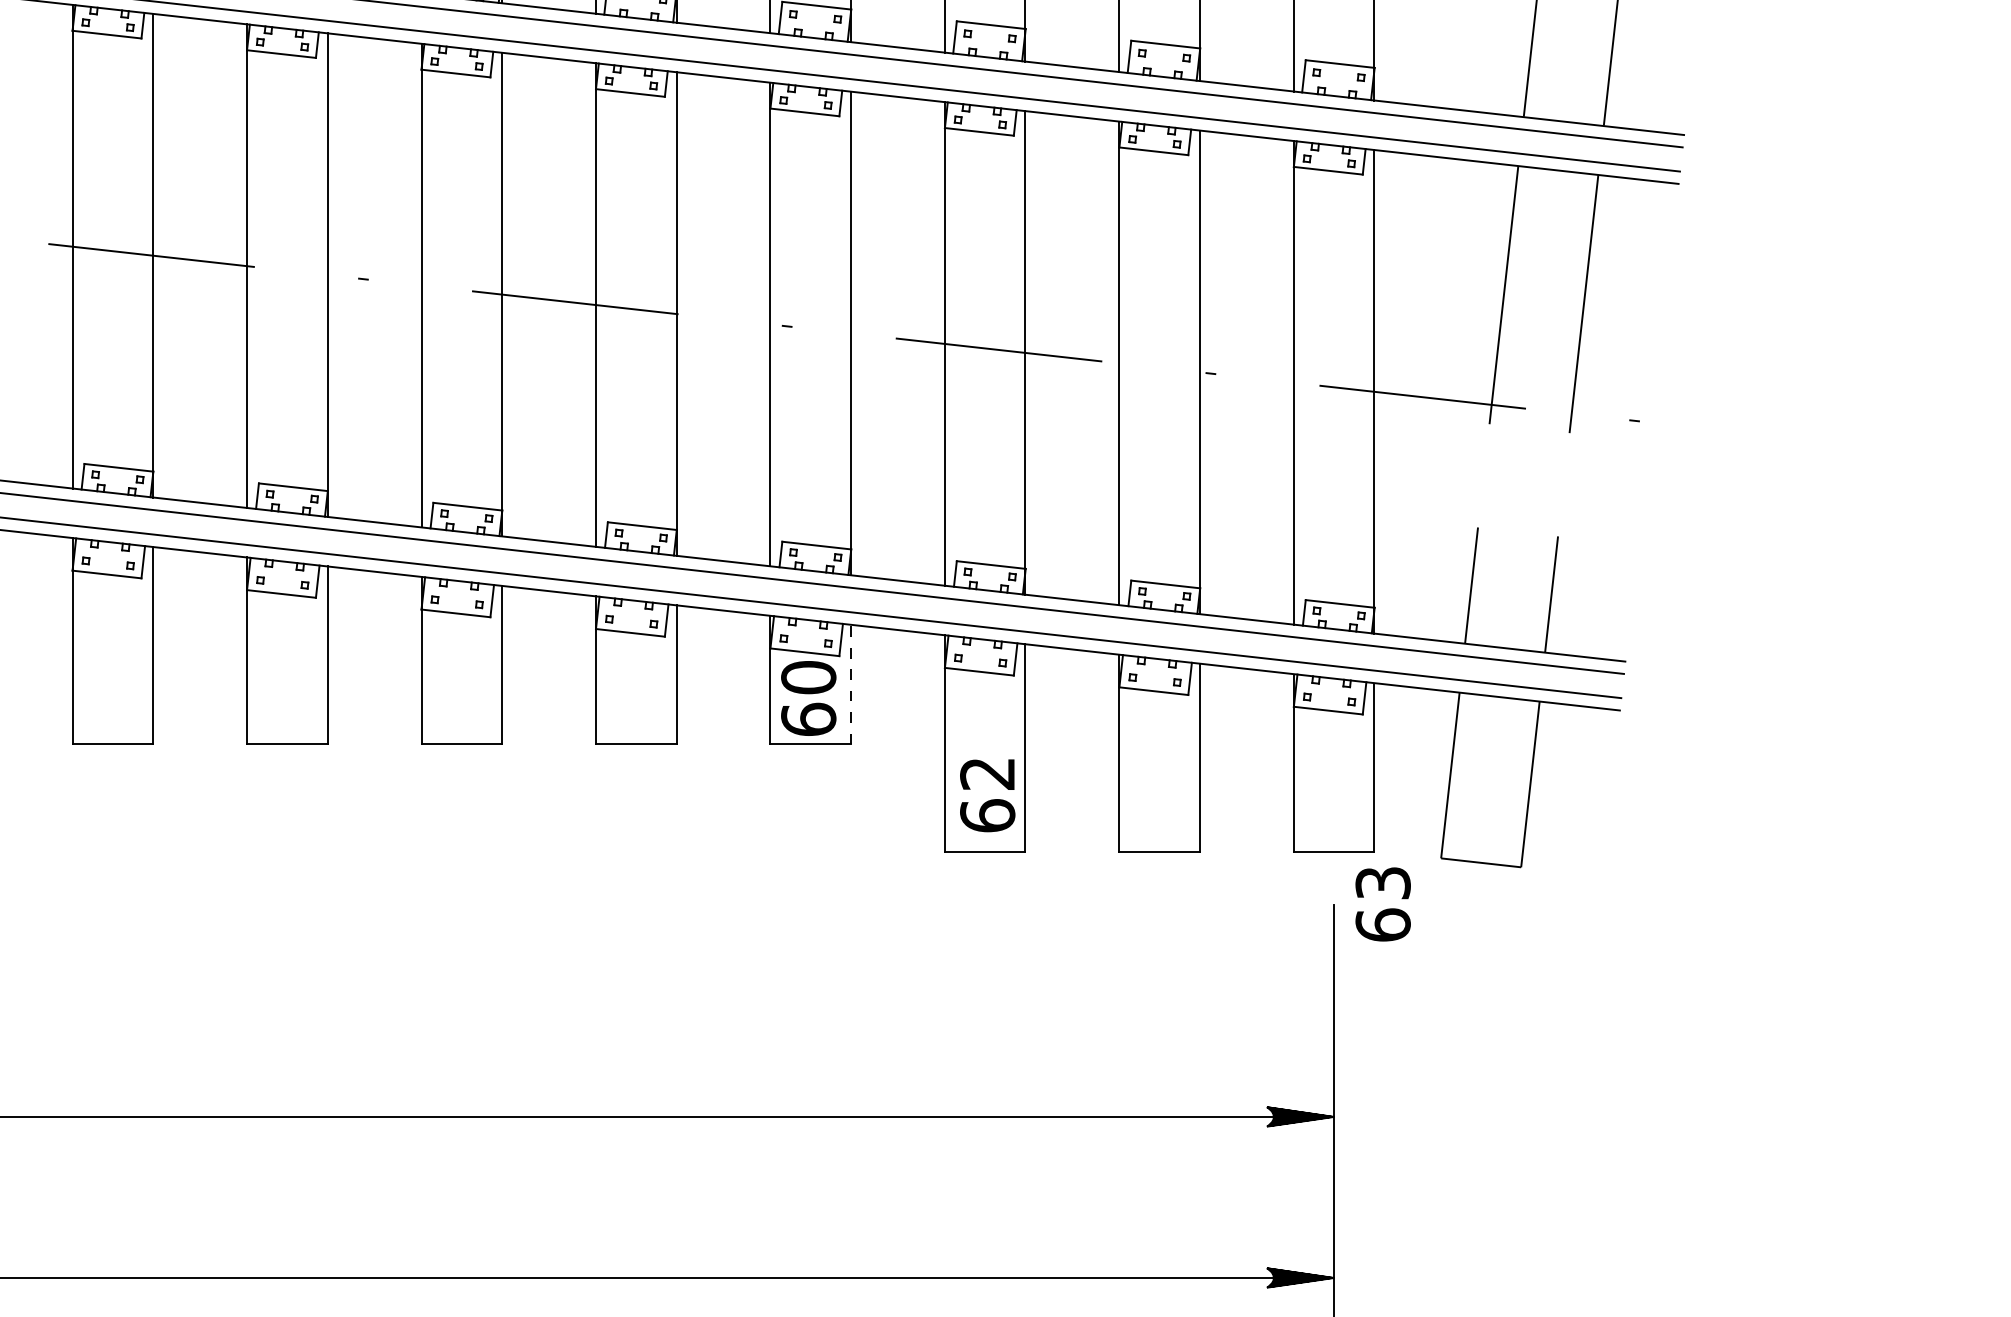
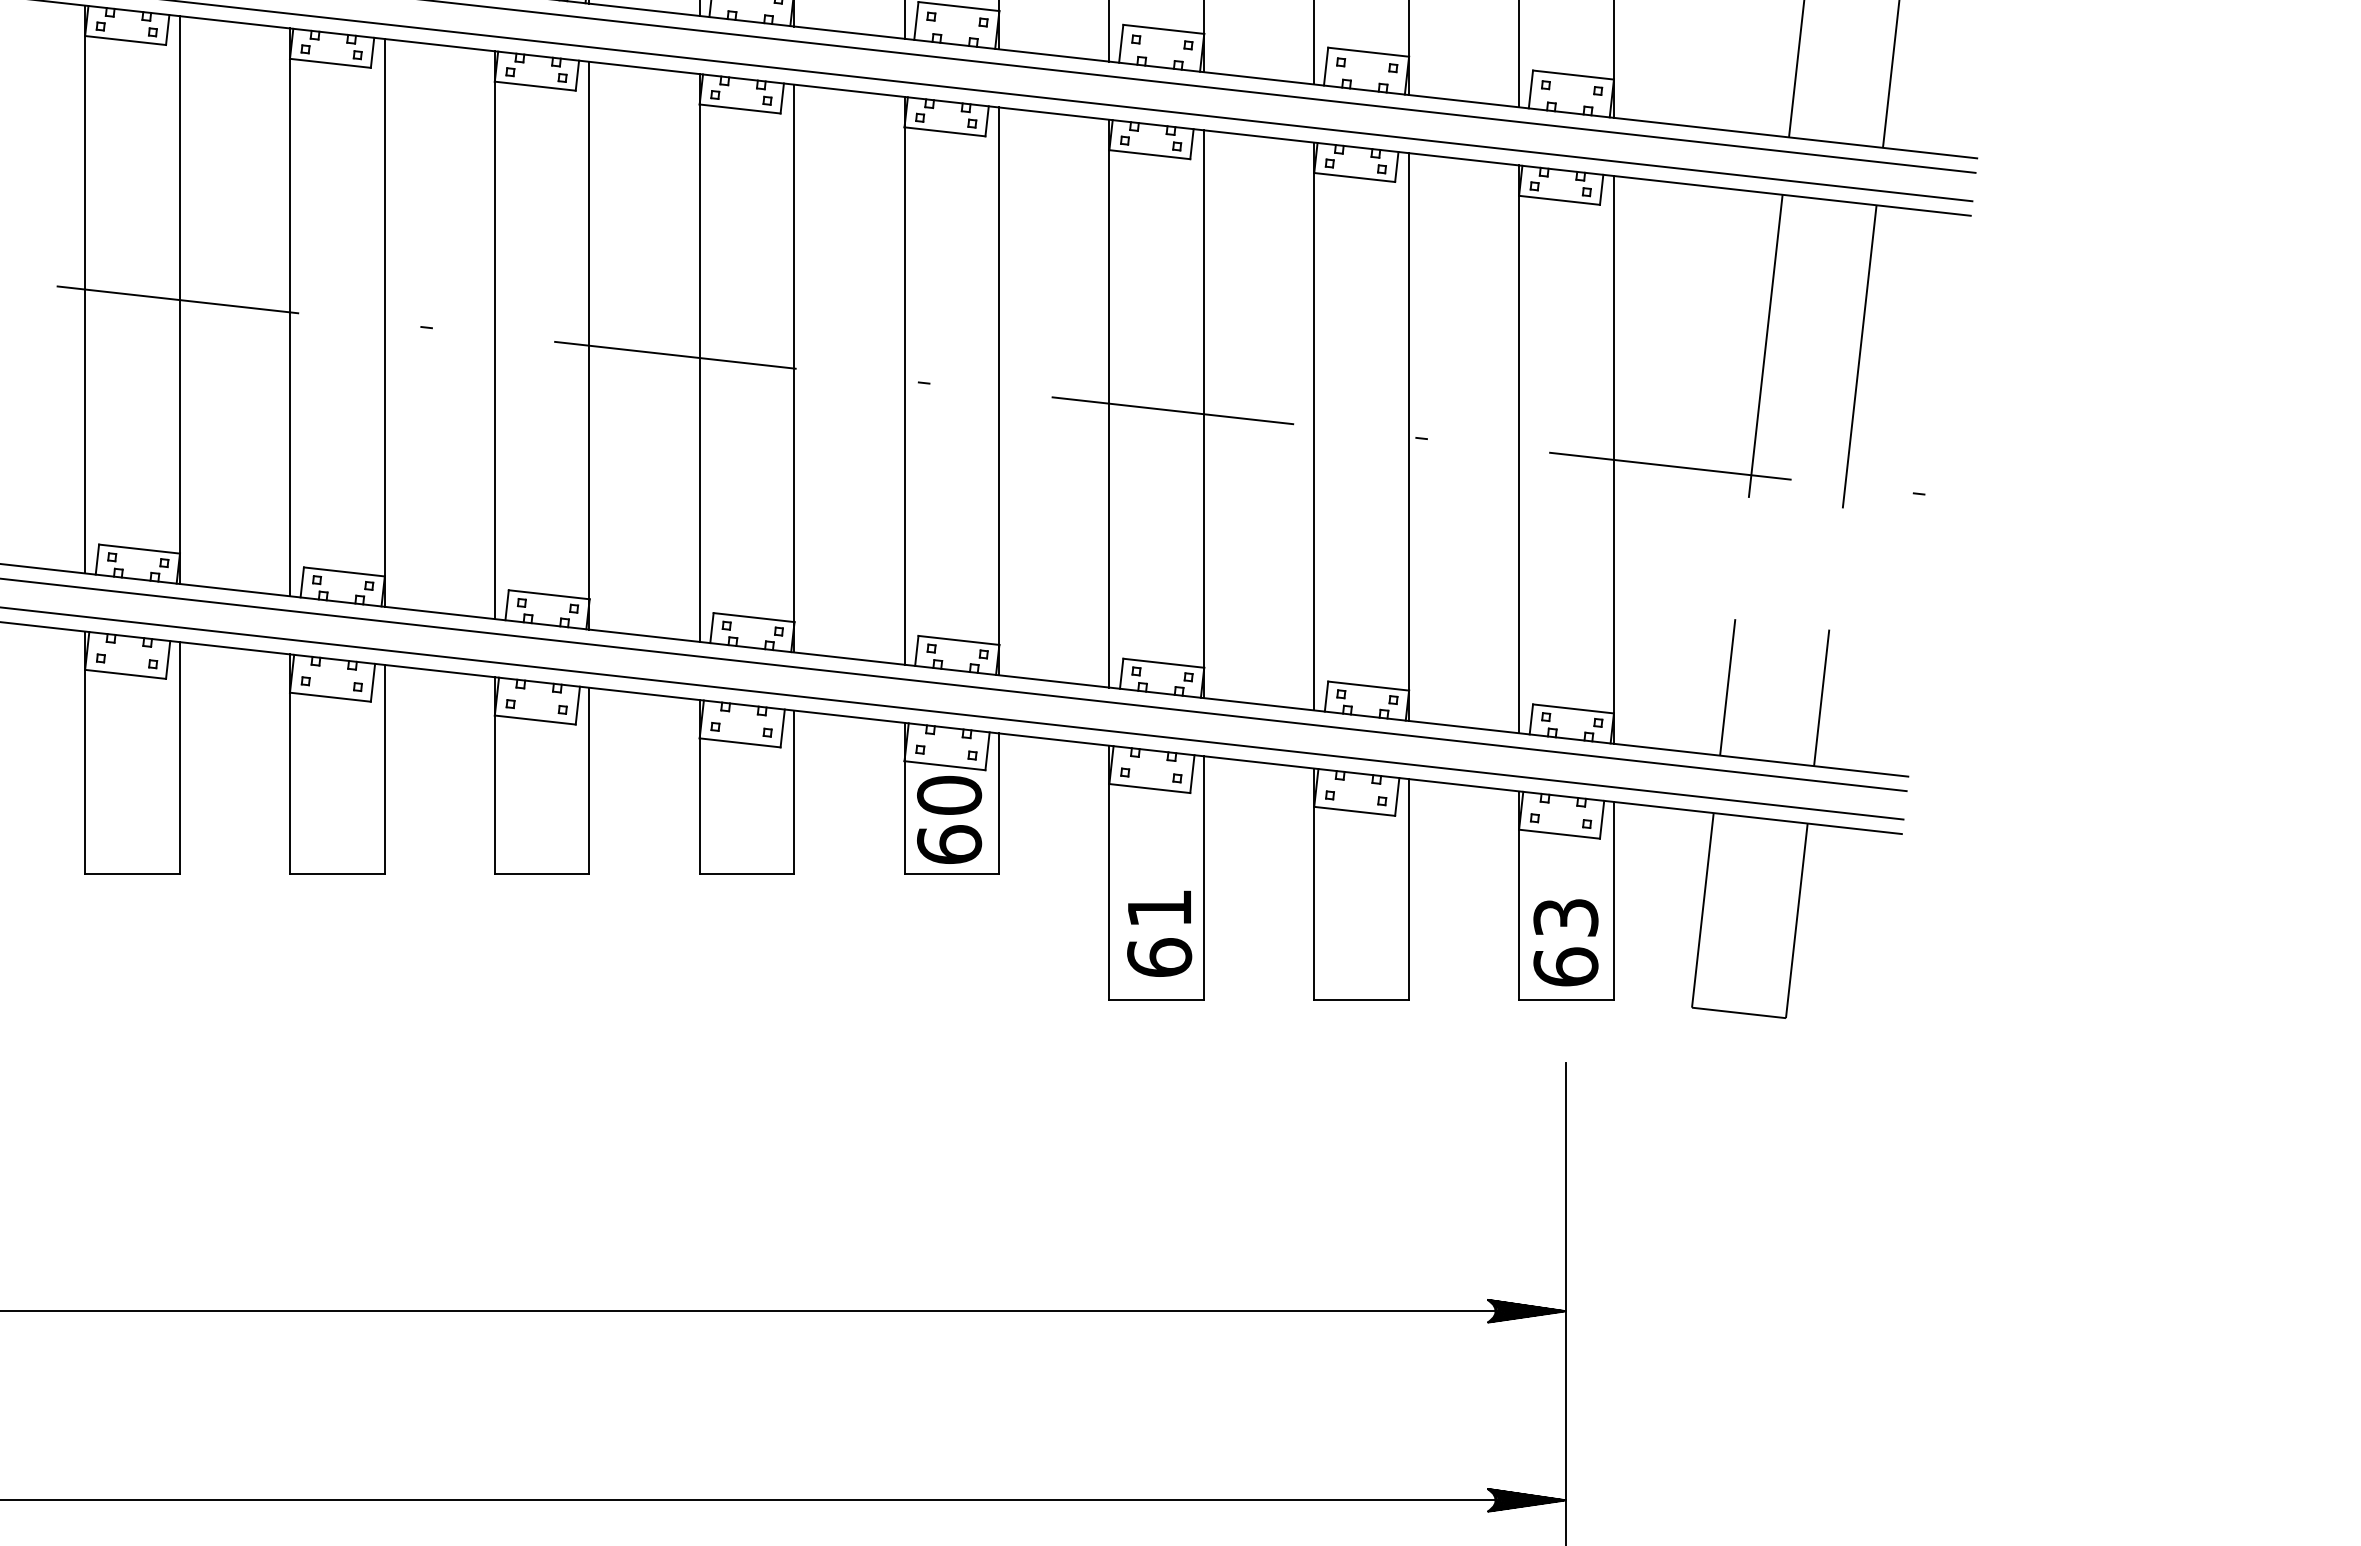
line: (851, 684) -> (999, 803), dashed -> solid
text: (986, 773) -> (1158, 908), 62 -> 61
text: (1382, 904) -> (1565, 942), moved

